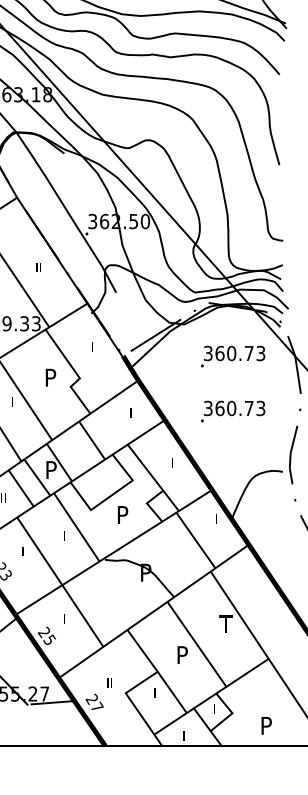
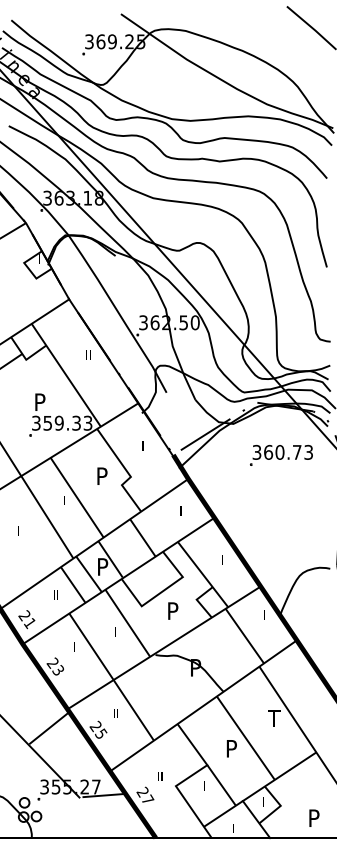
text: (38, 267) -> (88, 354), moved
part: (233, 411) -> (281, 509), removed
text: (64, 619) -> (115, 713), I -> II

